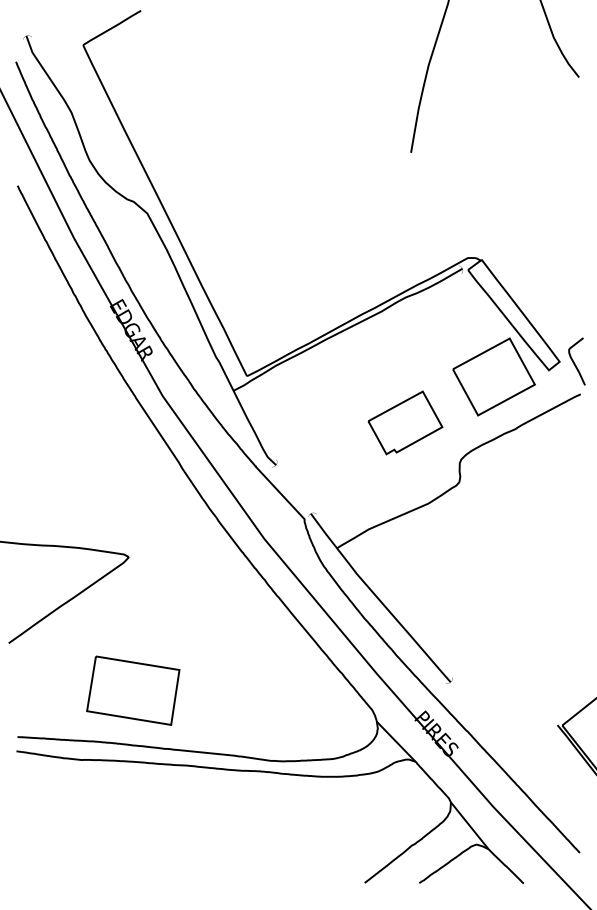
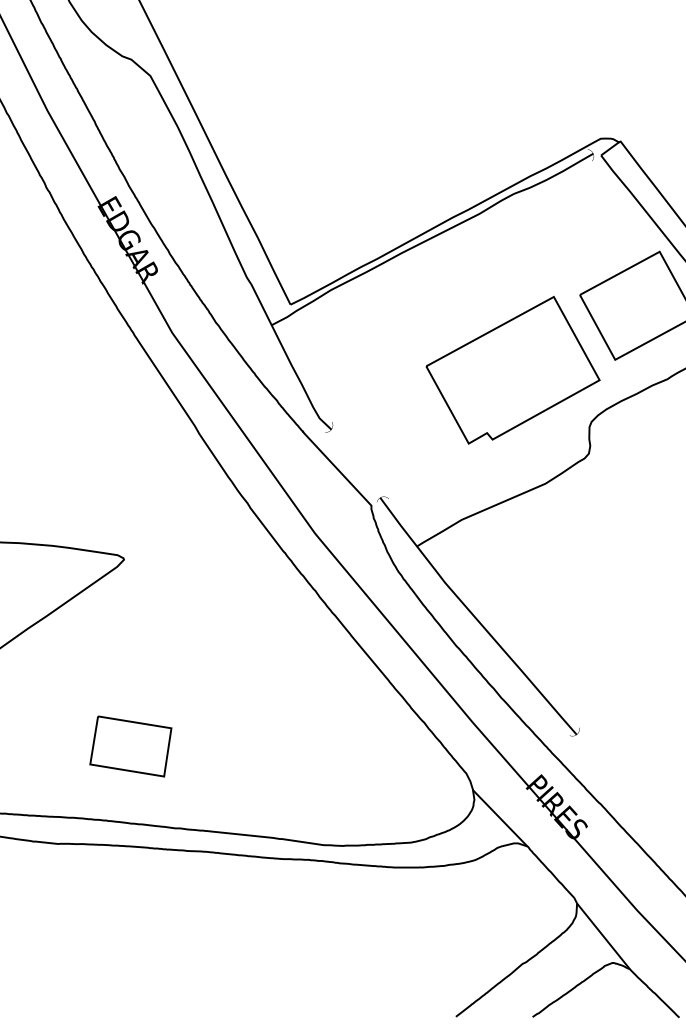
part: (405, 422) -> (513, 369), size x1.67
part: (133, 690) -> (131, 746), size x0.62

